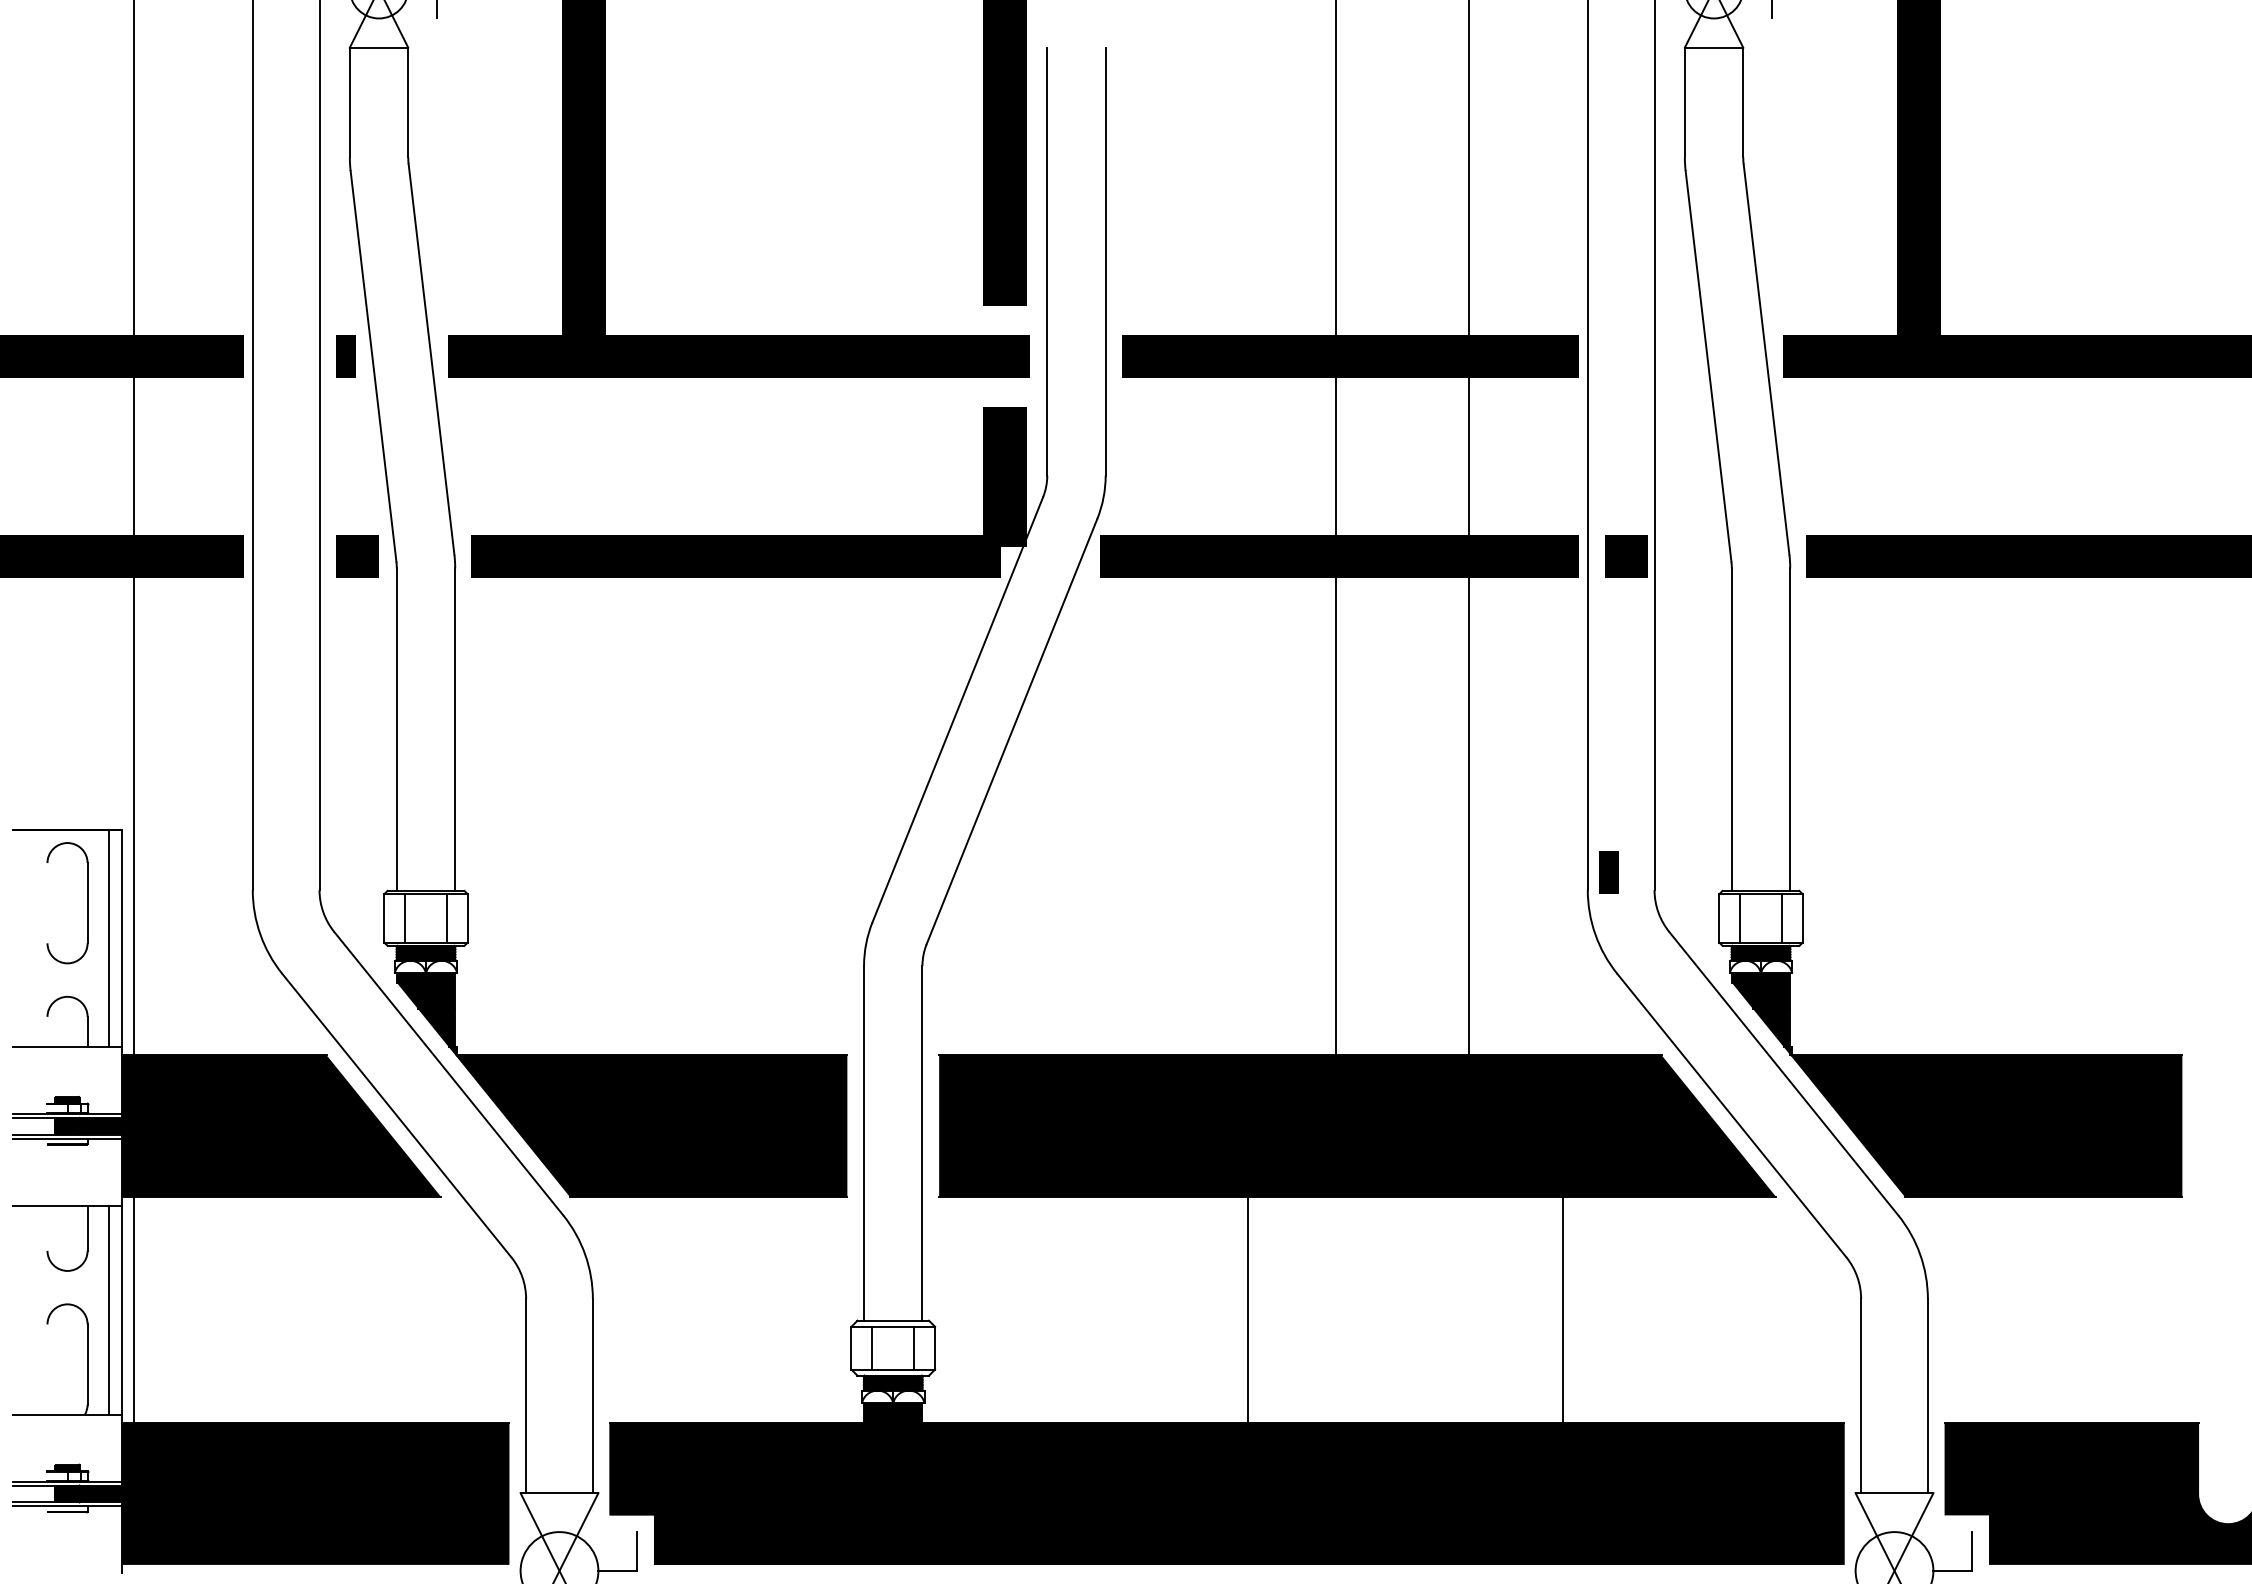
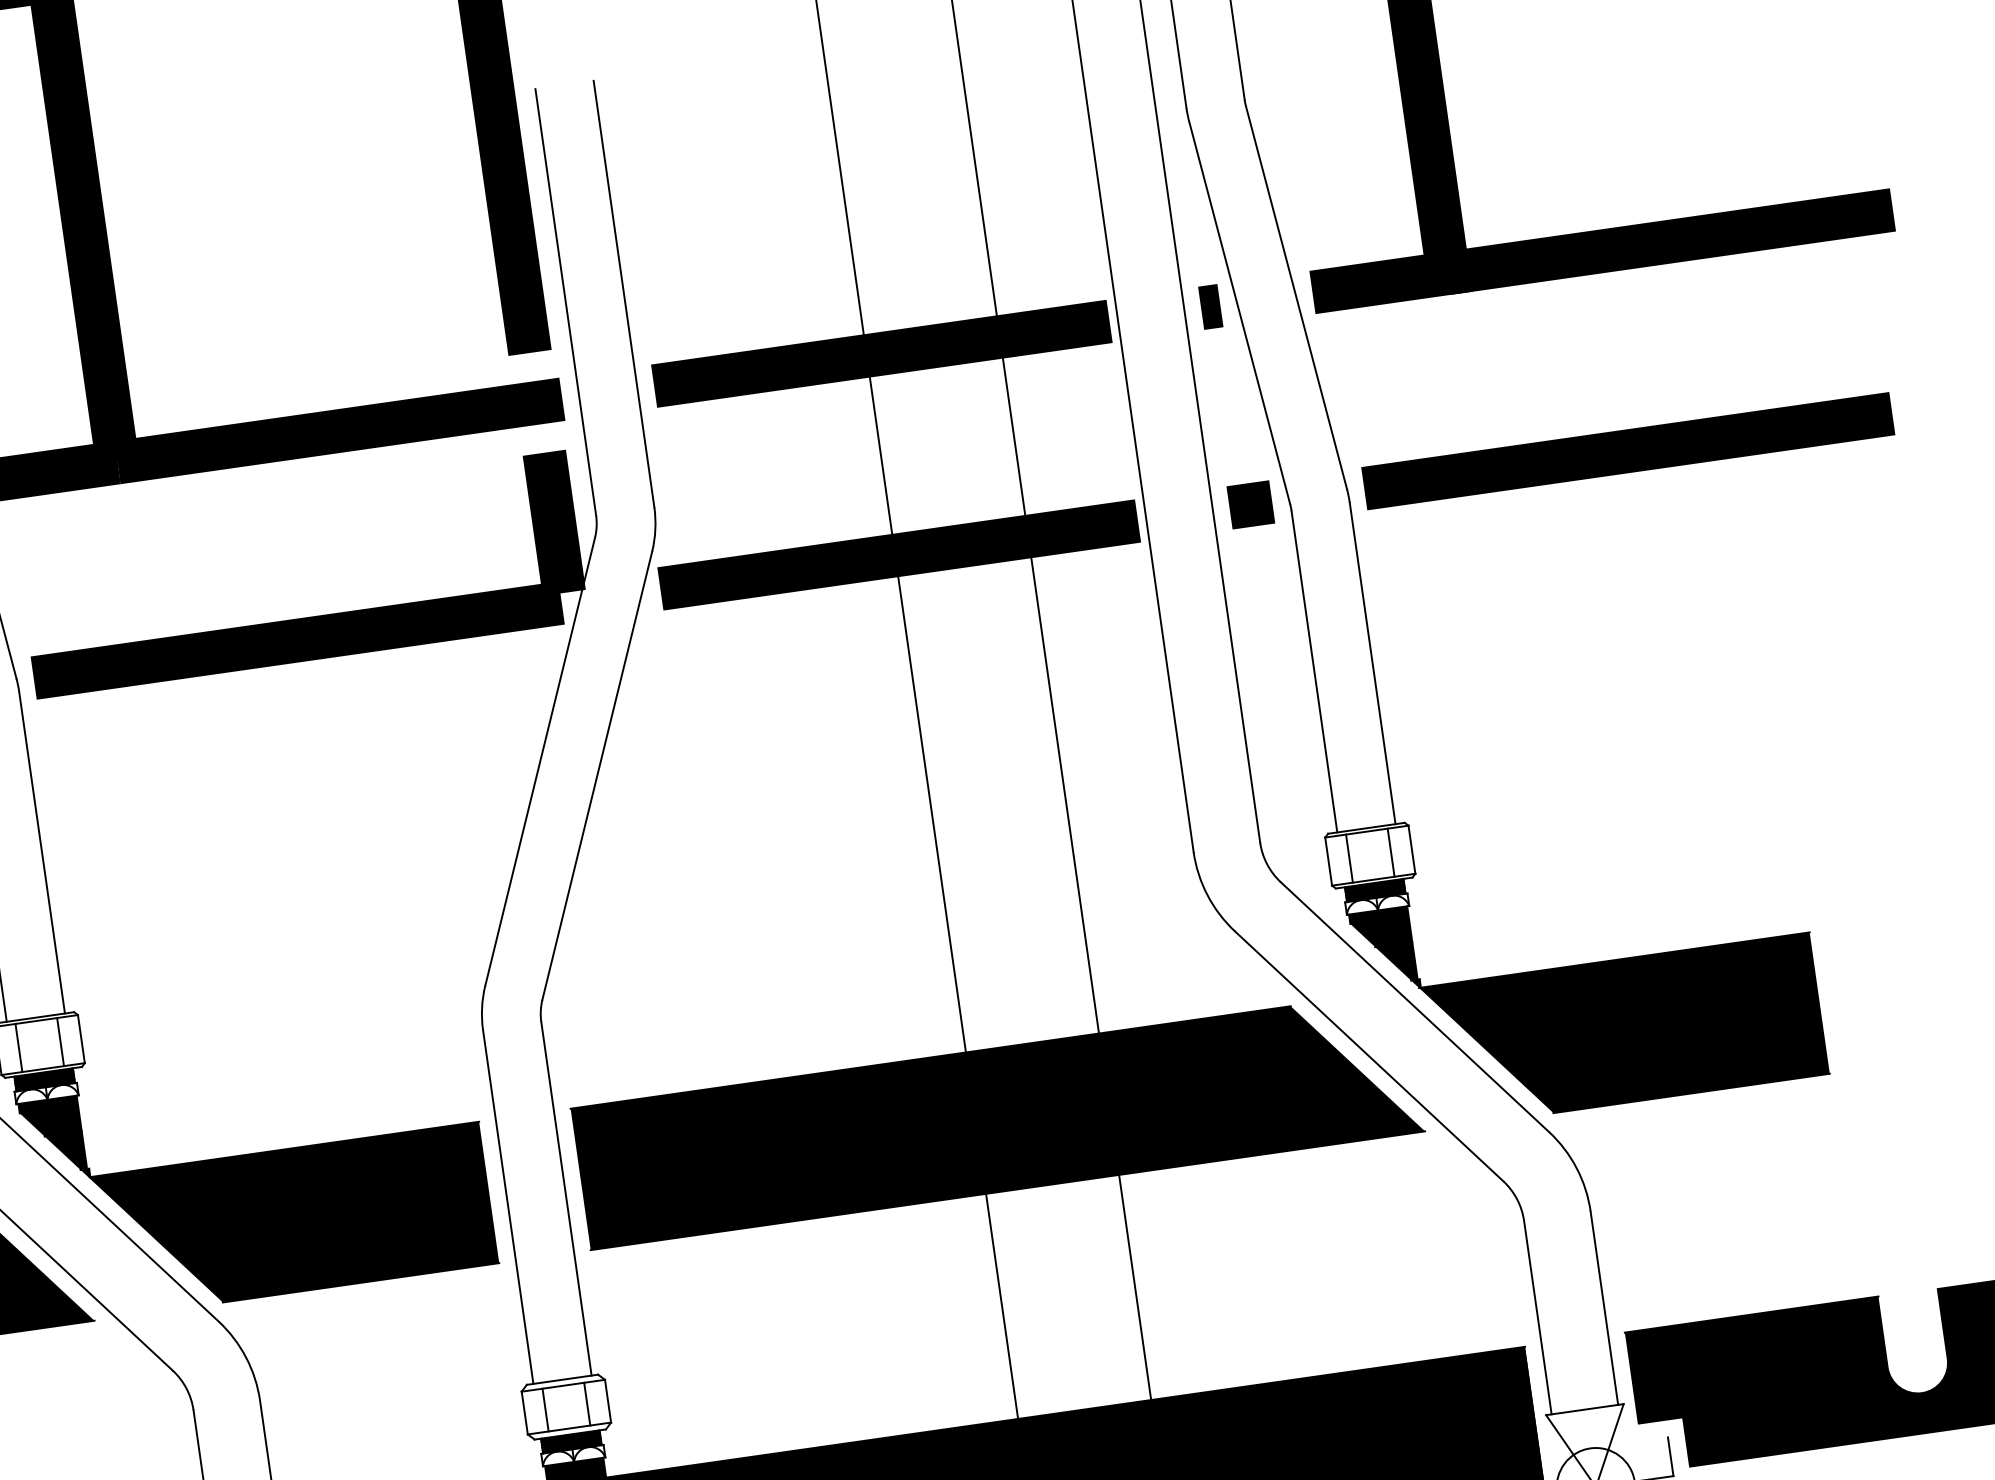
line: (1626, 556) -> (1250, 504), moved
line: (1608, 872) -> (1210, 307), moved
line: (1247, 1310) -> (1001, 1306), moved
line: (1563, 1310) -> (1135, 1287), moved

